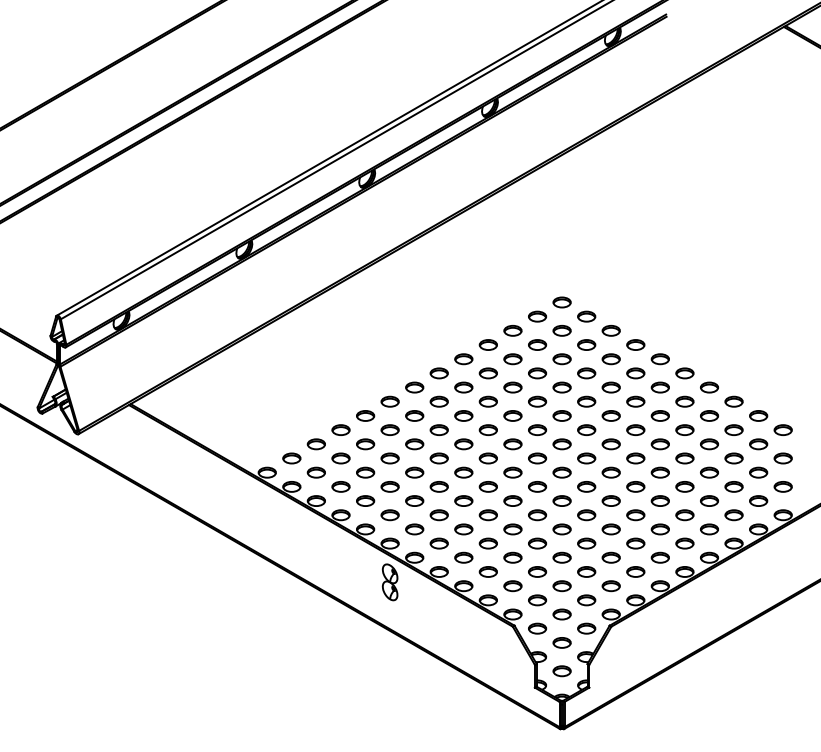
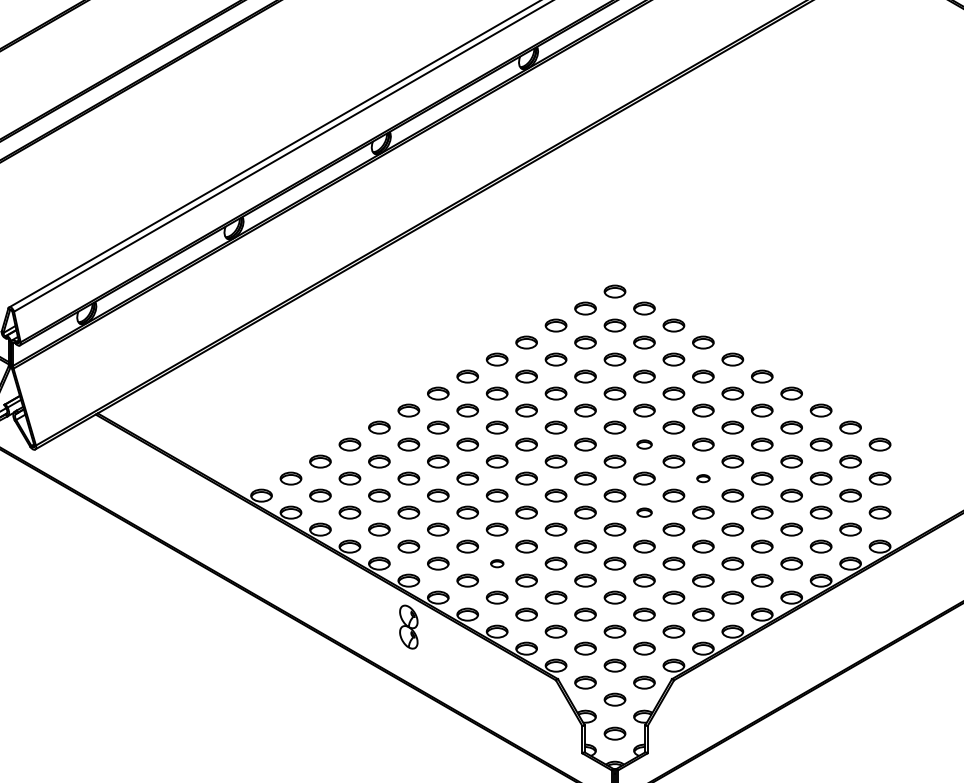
part: (586, 429) -> (644, 443), size x0.7
part: (635, 458) -> (702, 478), size x0.6
part: (586, 486) -> (644, 512), size x0.7
part: (463, 529) -> (496, 563), size x0.6

